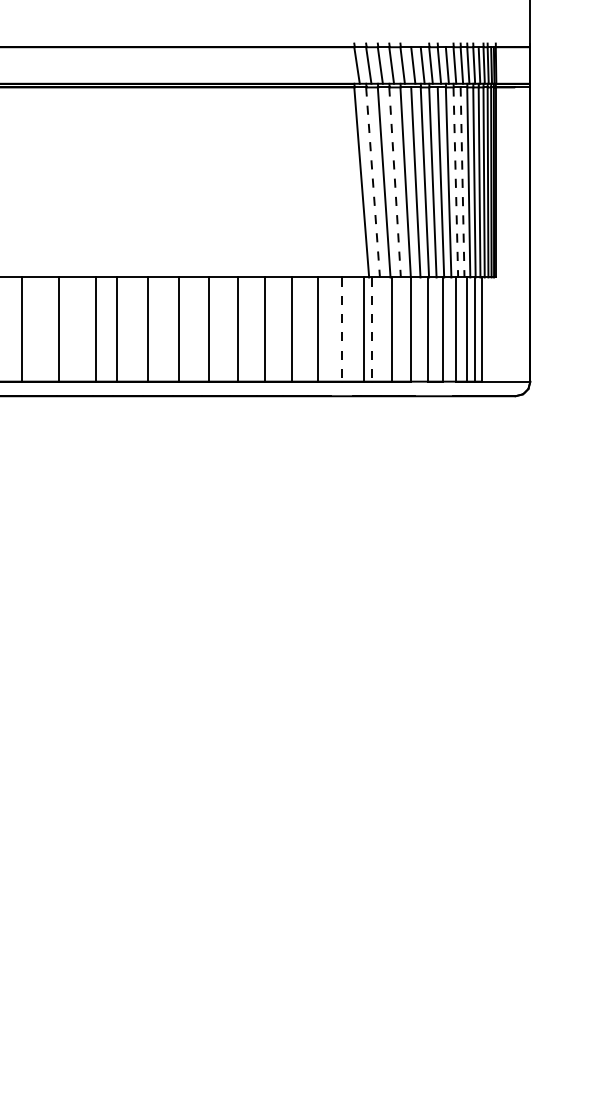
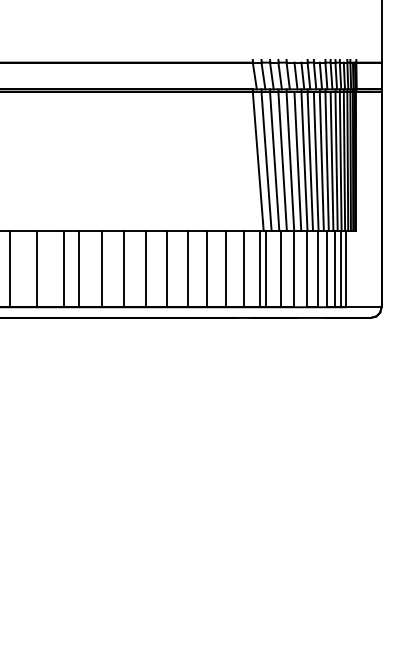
line: (373, 182) -> (266, 161), dashed -> solid
line: (395, 182) -> (282, 161), dashed -> solid
line: (455, 182) -> (326, 161), dashed -> solid
line: (462, 182) -> (331, 161), dashed -> solid
line: (341, 330) -> (243, 269), dashed -> solid
line: (372, 330) -> (266, 269), dashed -> solid

